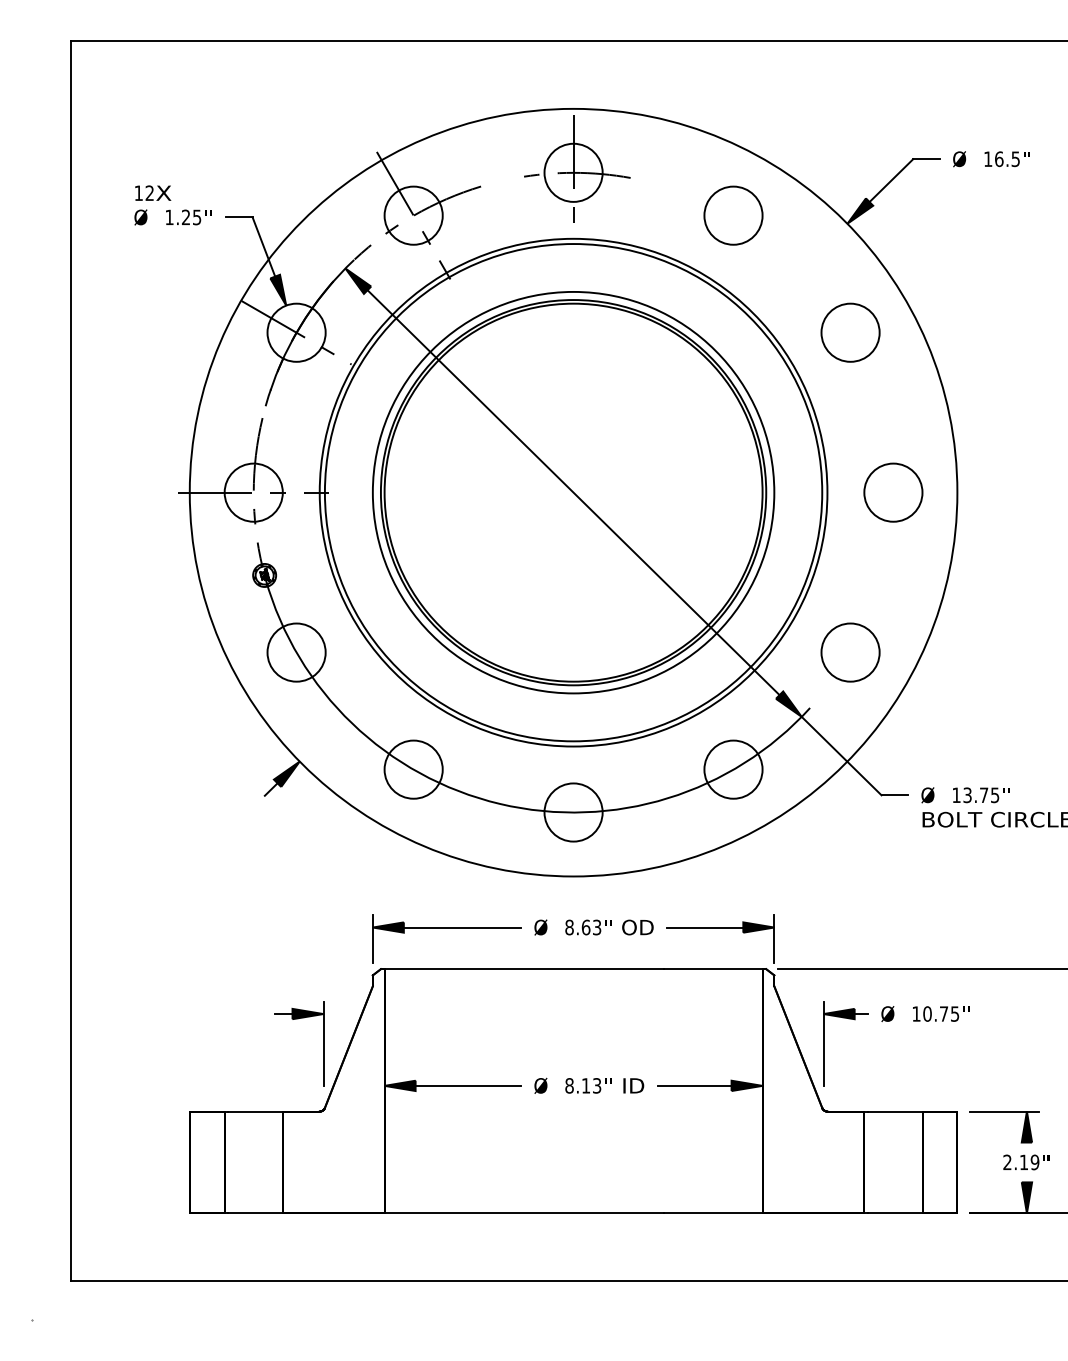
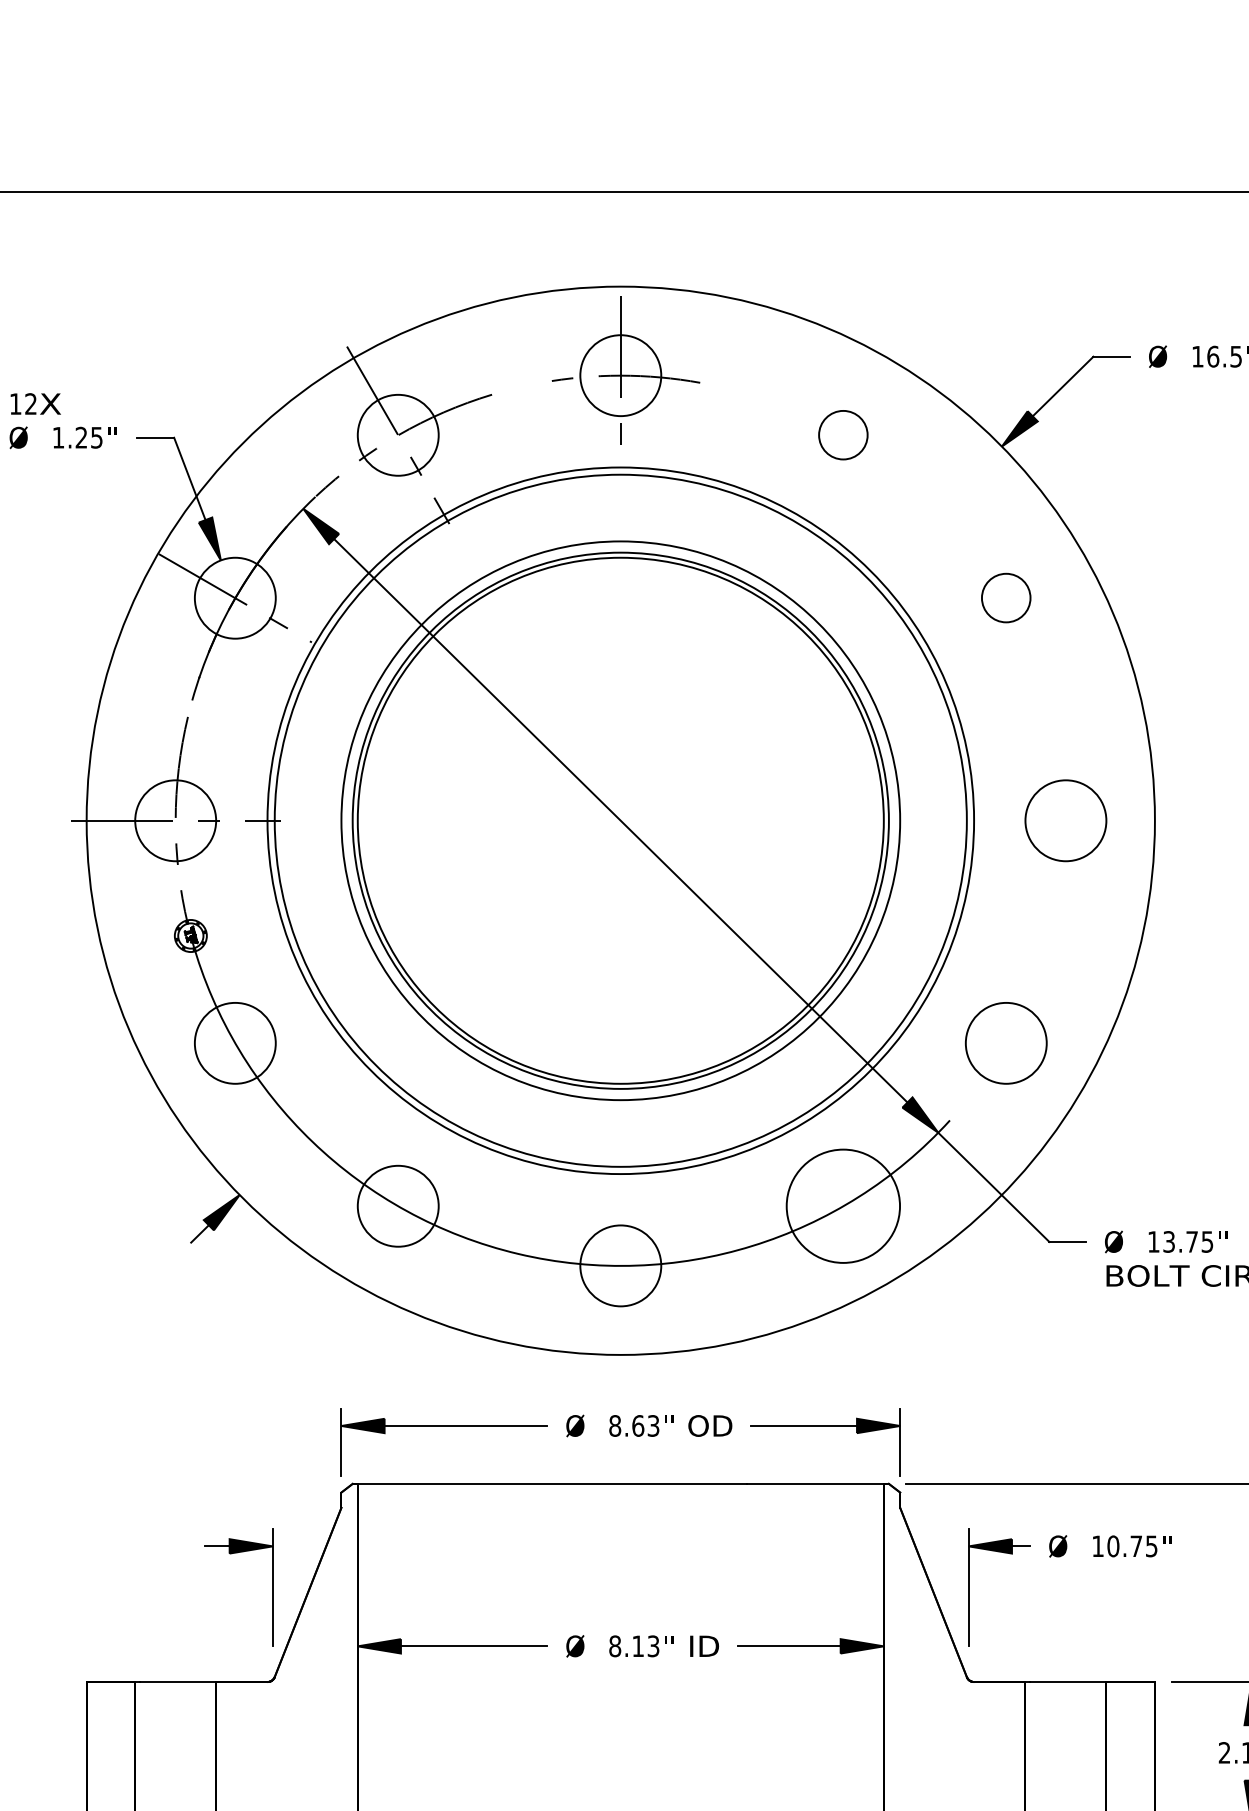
circle: (733, 215) -> (843, 435), size x0.6
circle: (850, 332) -> (1006, 597), size x0.6
circle: (733, 769) -> (843, 1206), size x1.4

